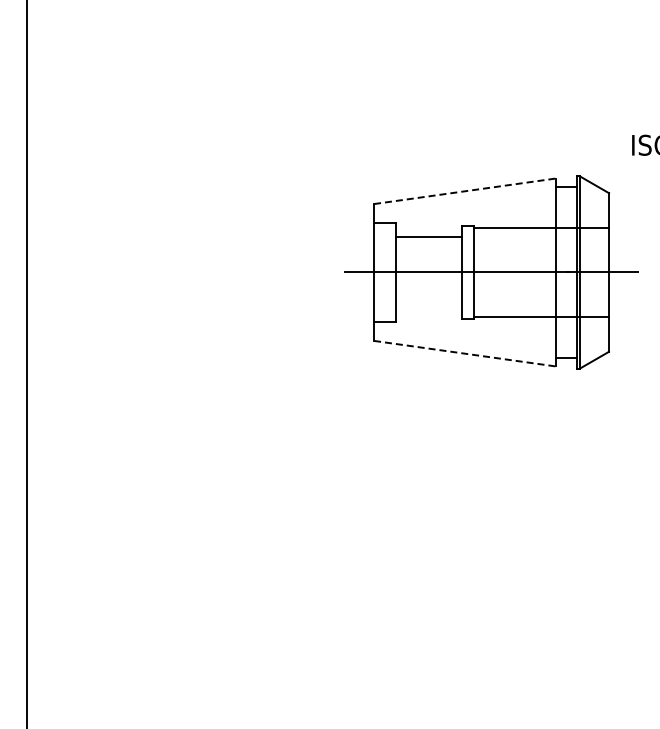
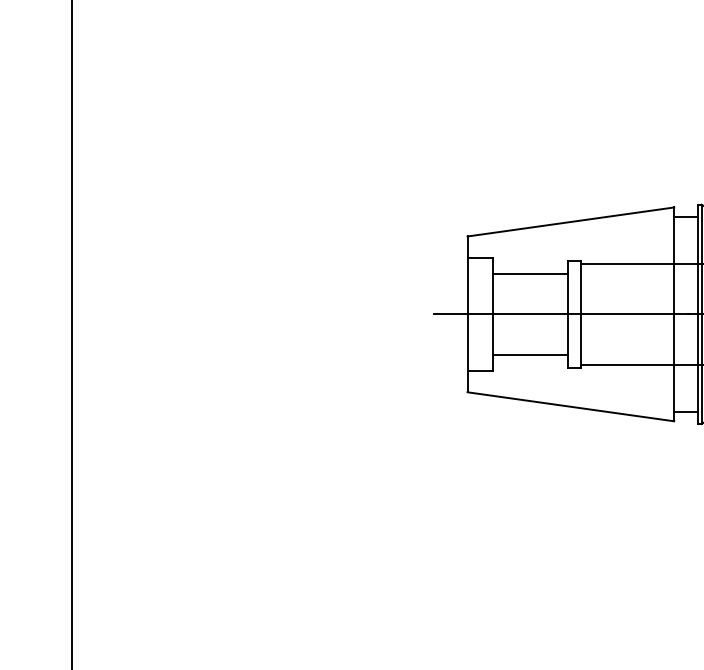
line: (464, 191) -> (570, 222), dashed -> solid
line: (429, 307) -> (530, 354), added
line: (464, 353) -> (570, 406), dashed -> solid

